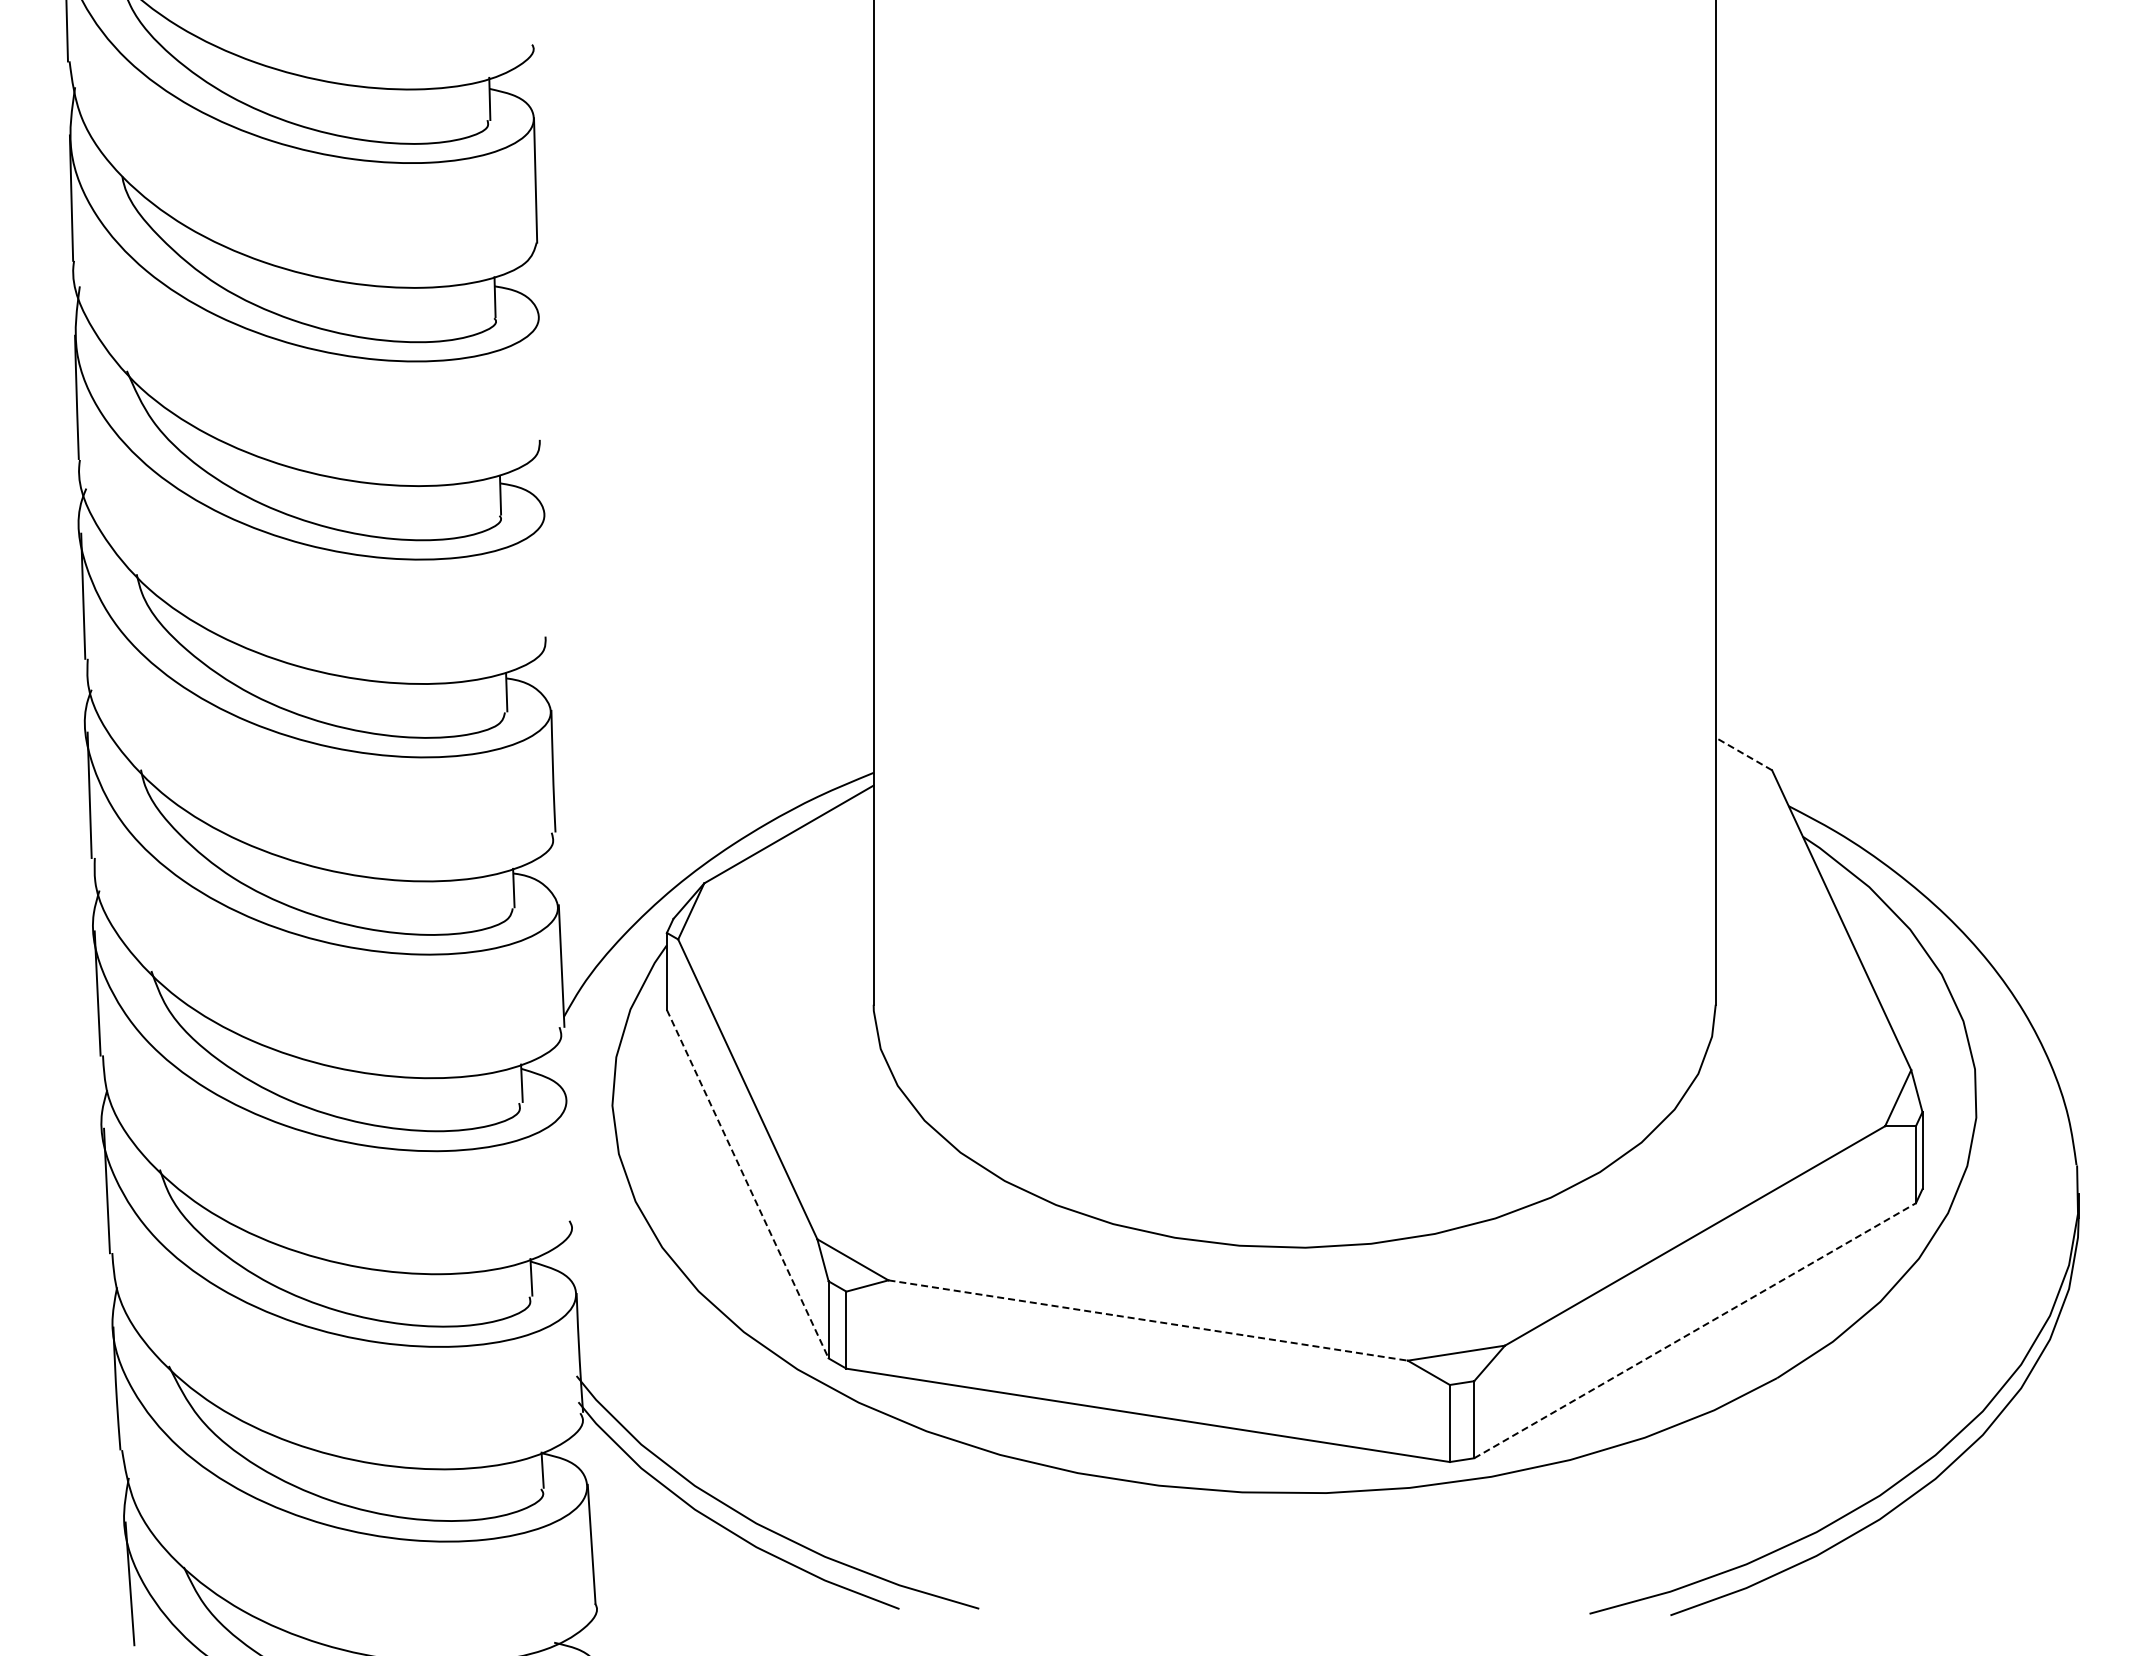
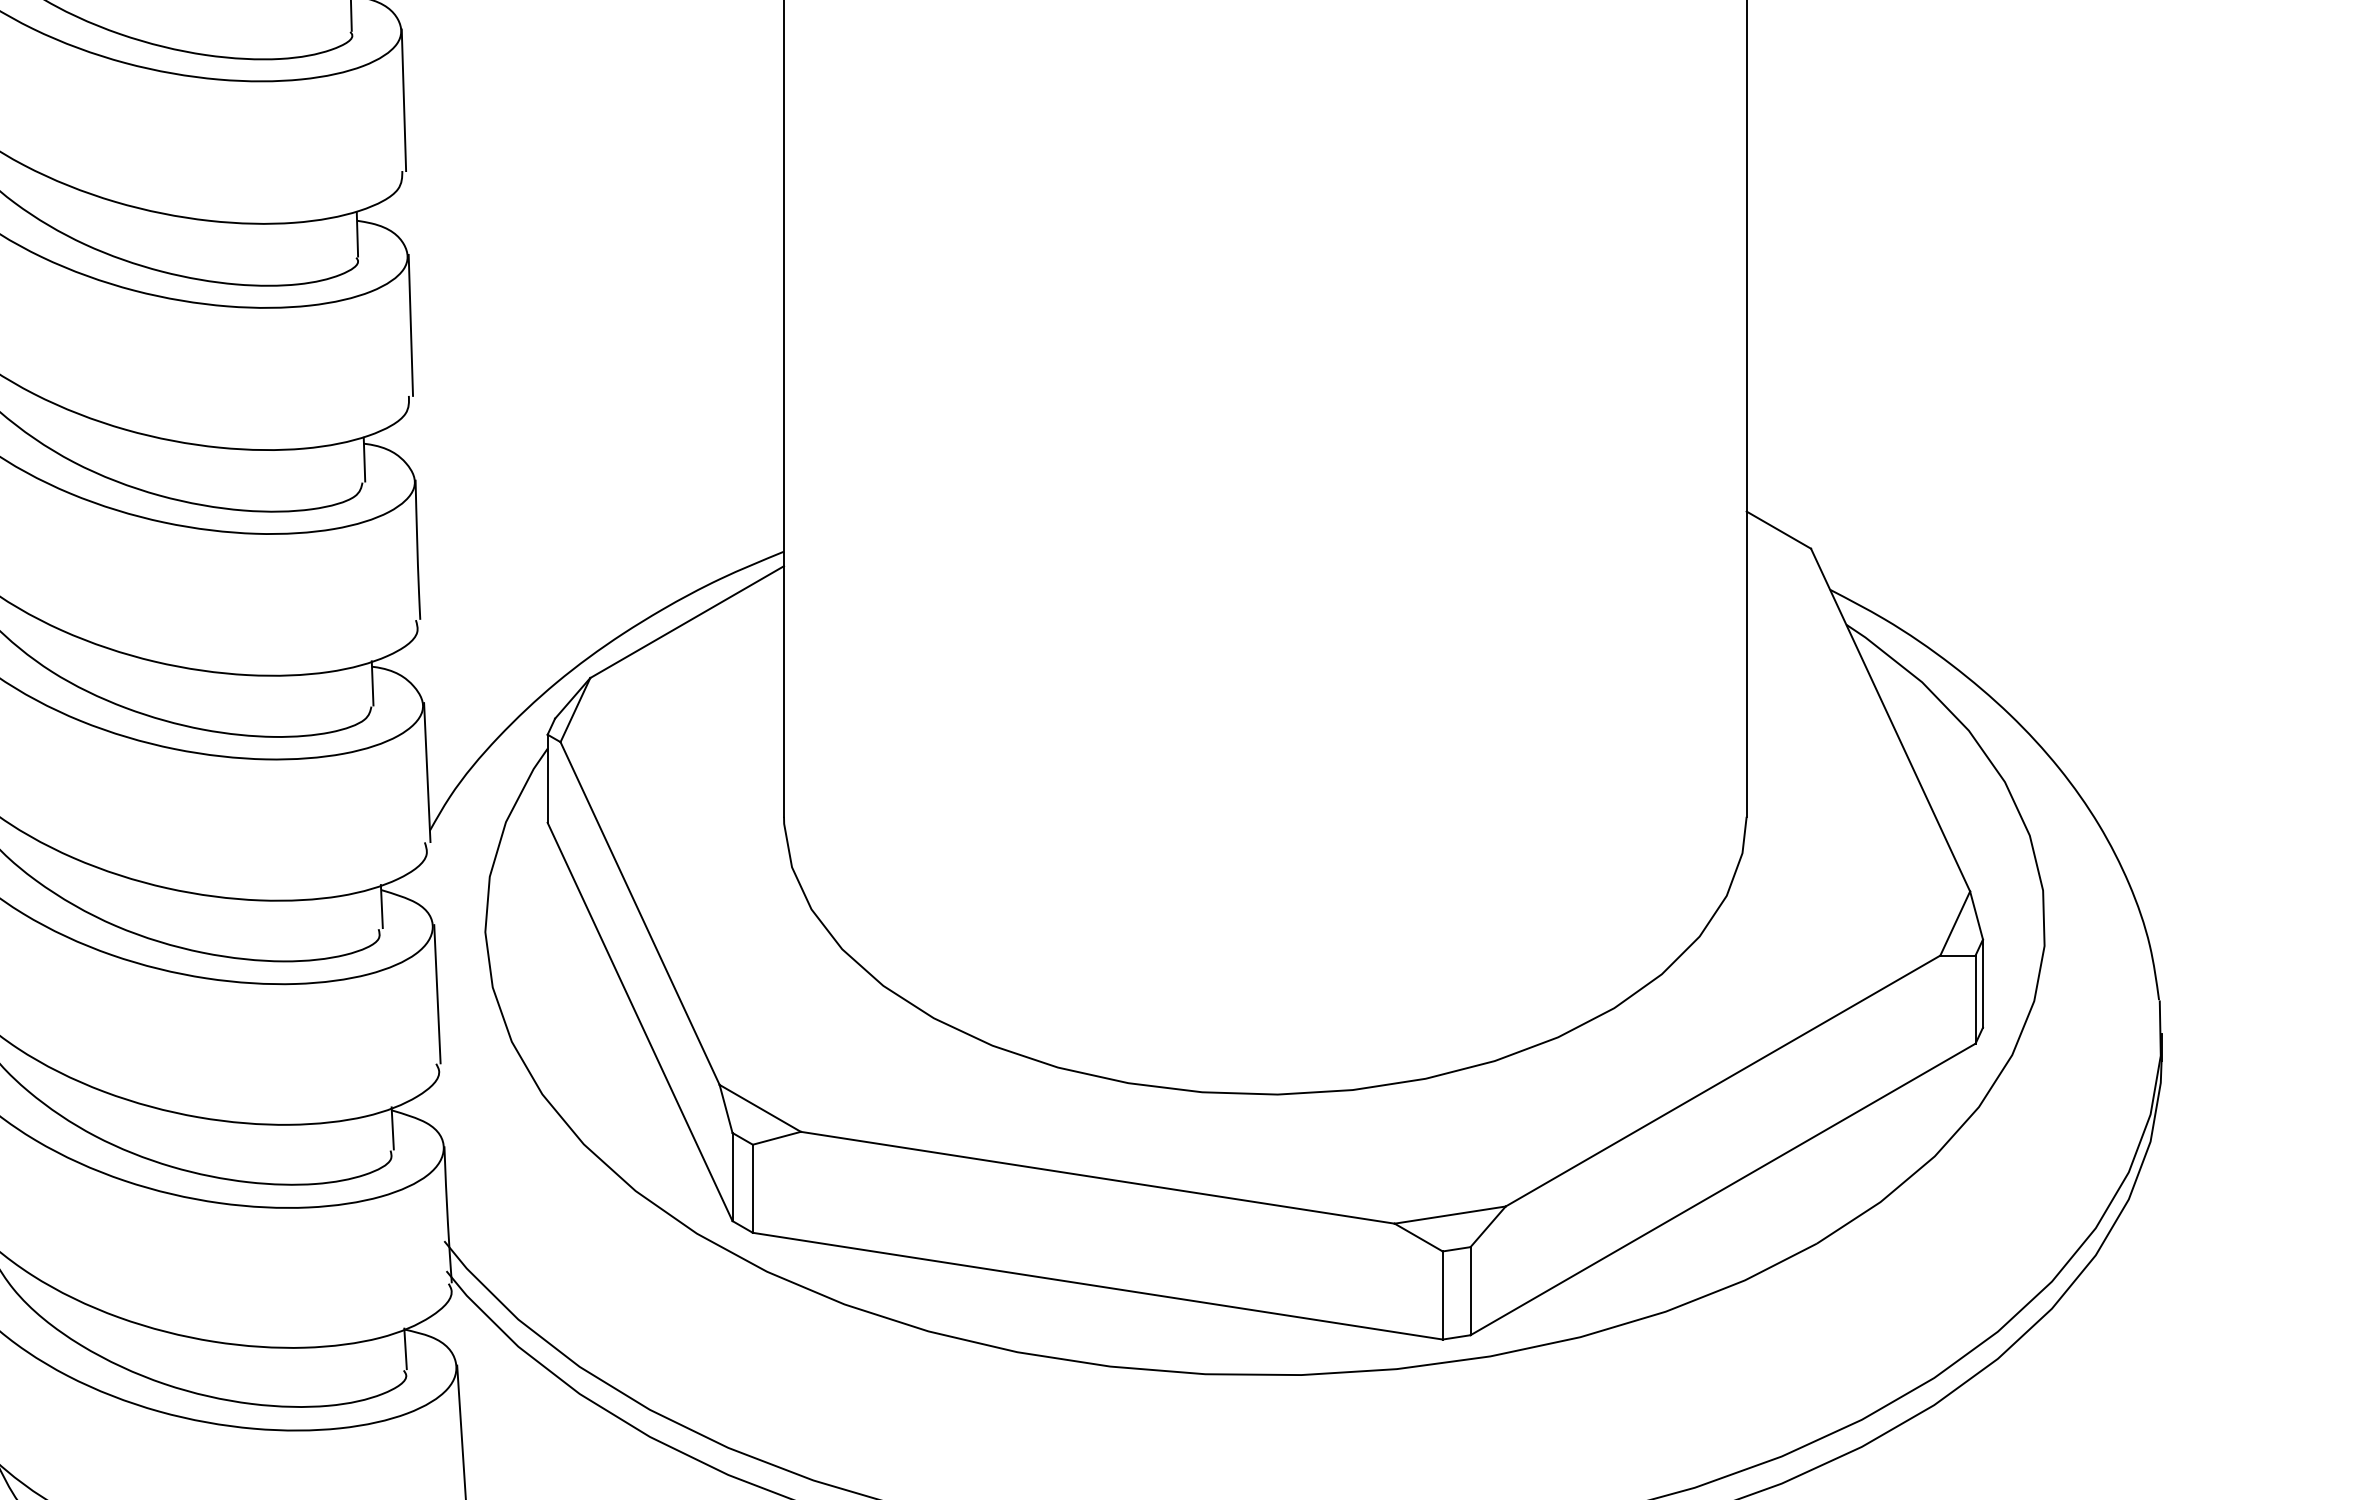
line: (541, 377) -> (404, 99), added
line: (547, 574) -> (411, 324), added
line: (1743, 754) -> (1778, 530), dashed -> solid
line: (570, 1159) -> (437, 993), added
line: (748, 1184) -> (640, 1022), dashed -> solid
line: (1148, 1320) -> (1098, 1177), dashed -> solid
line: (1695, 1330) -> (1723, 1189), dashed -> solid

